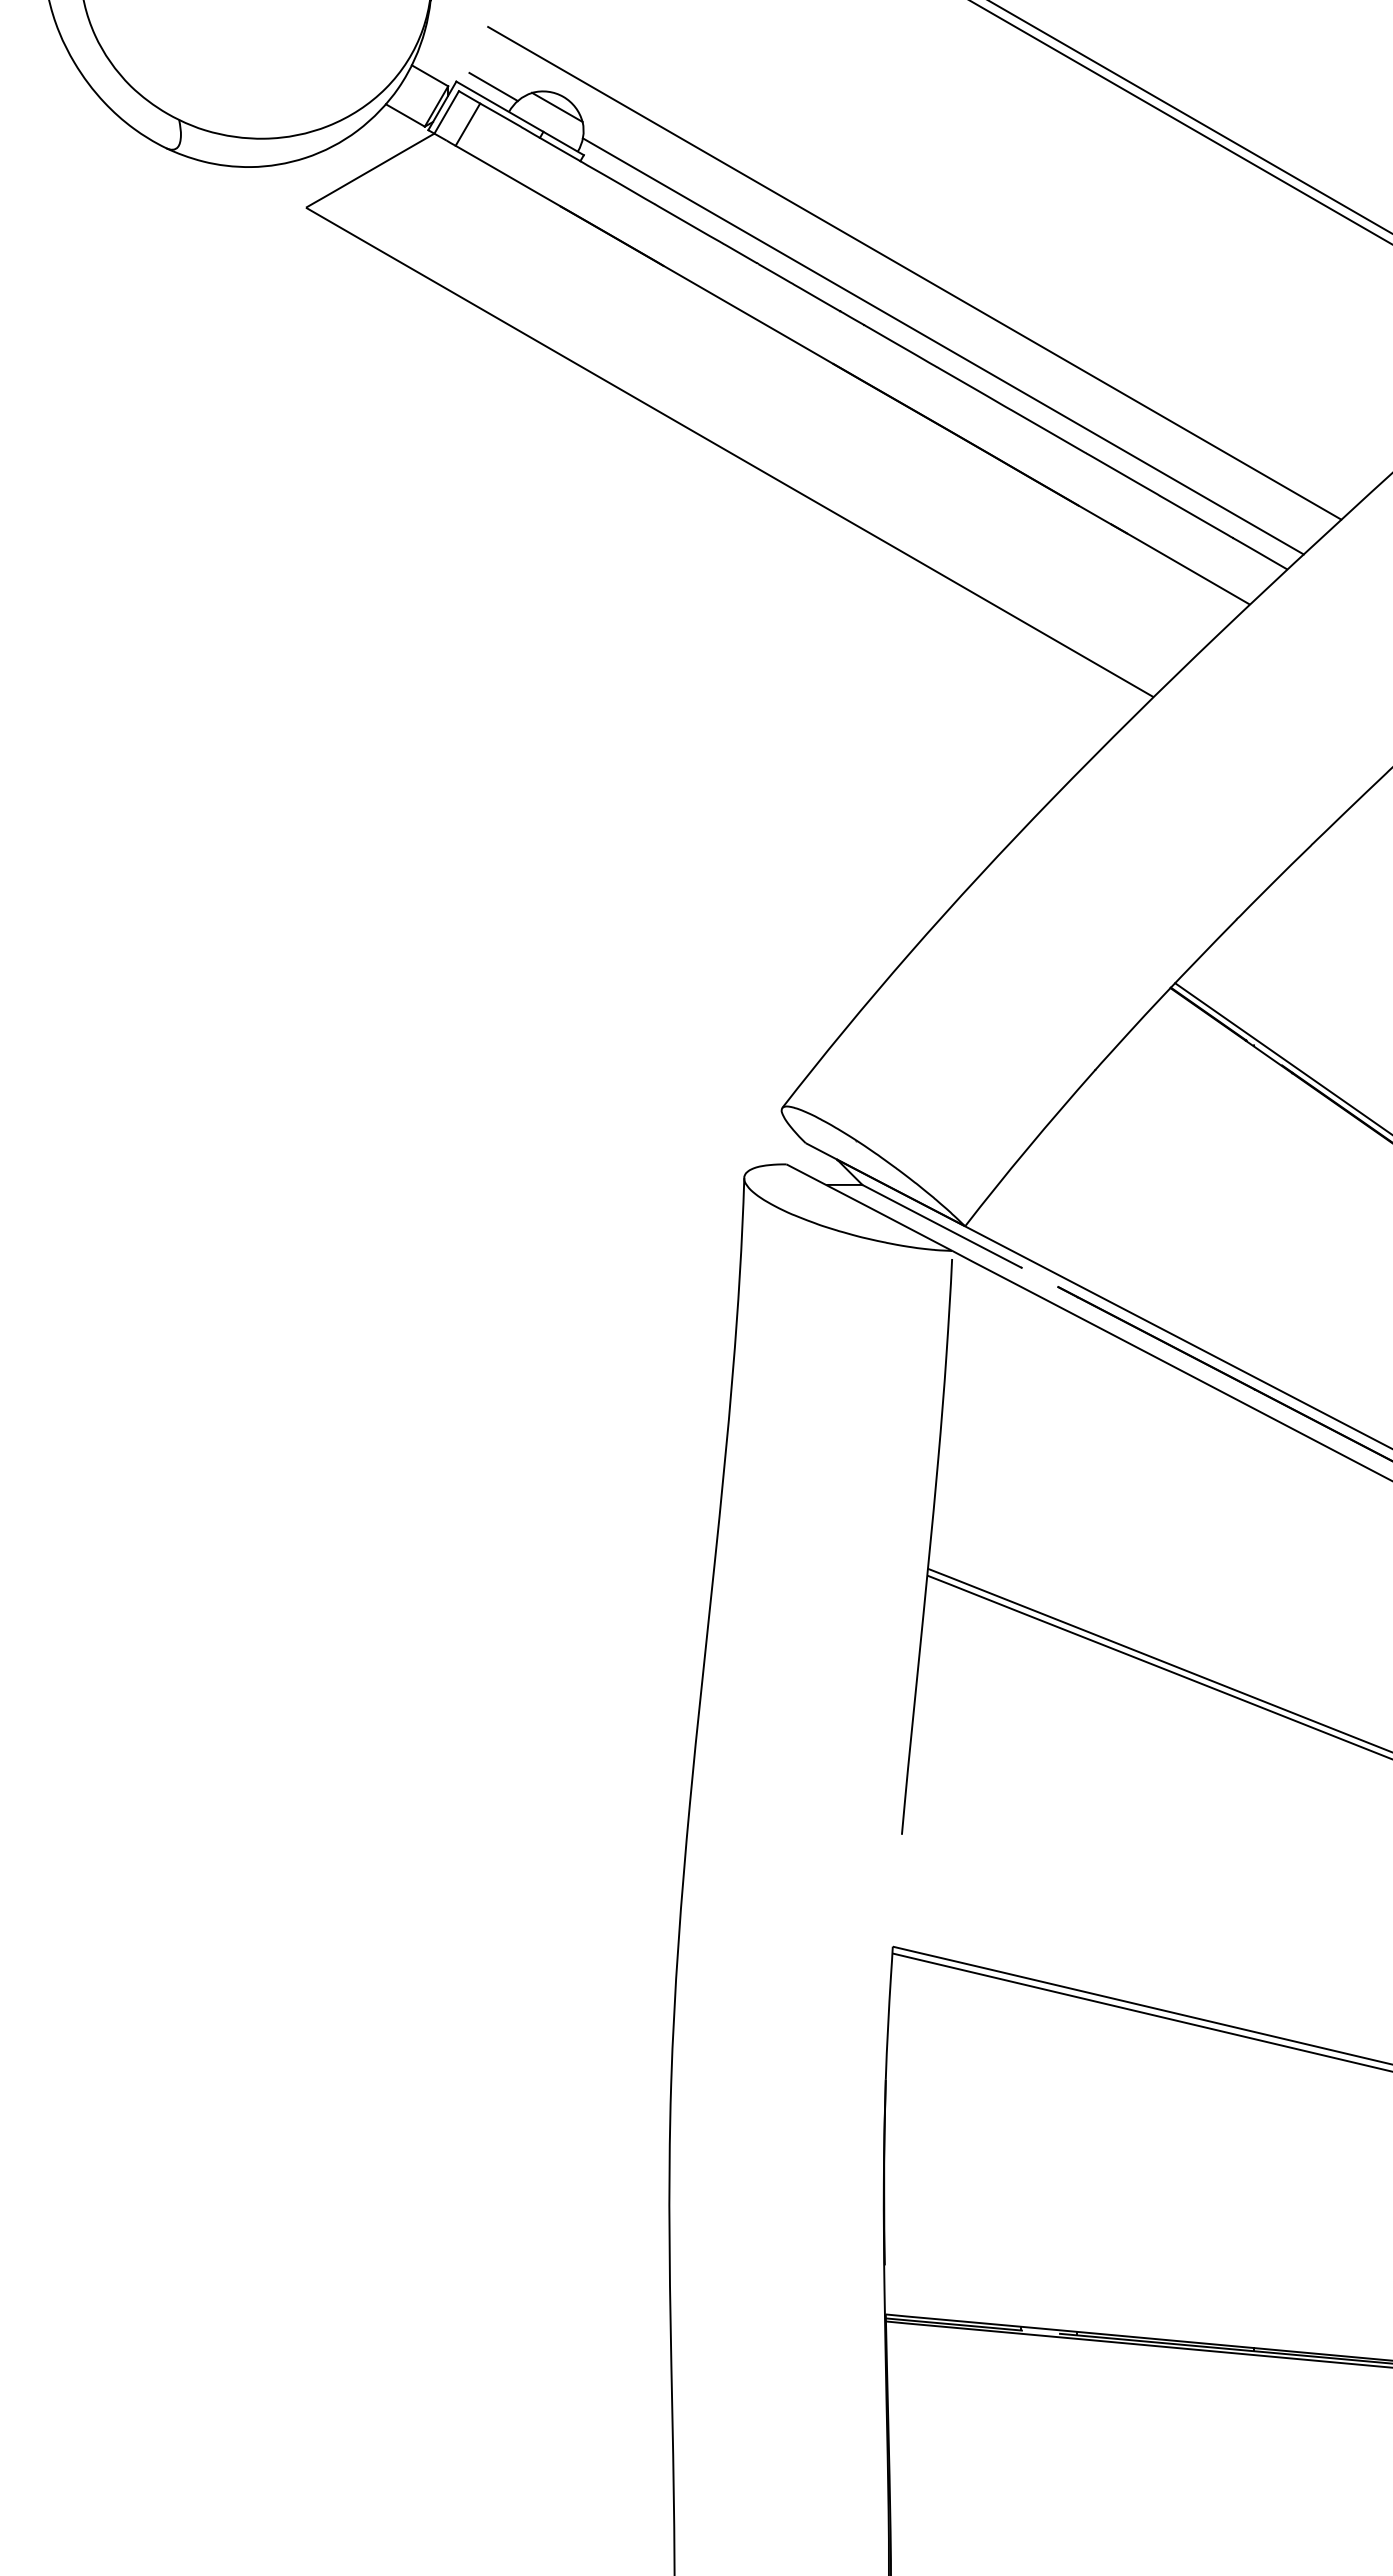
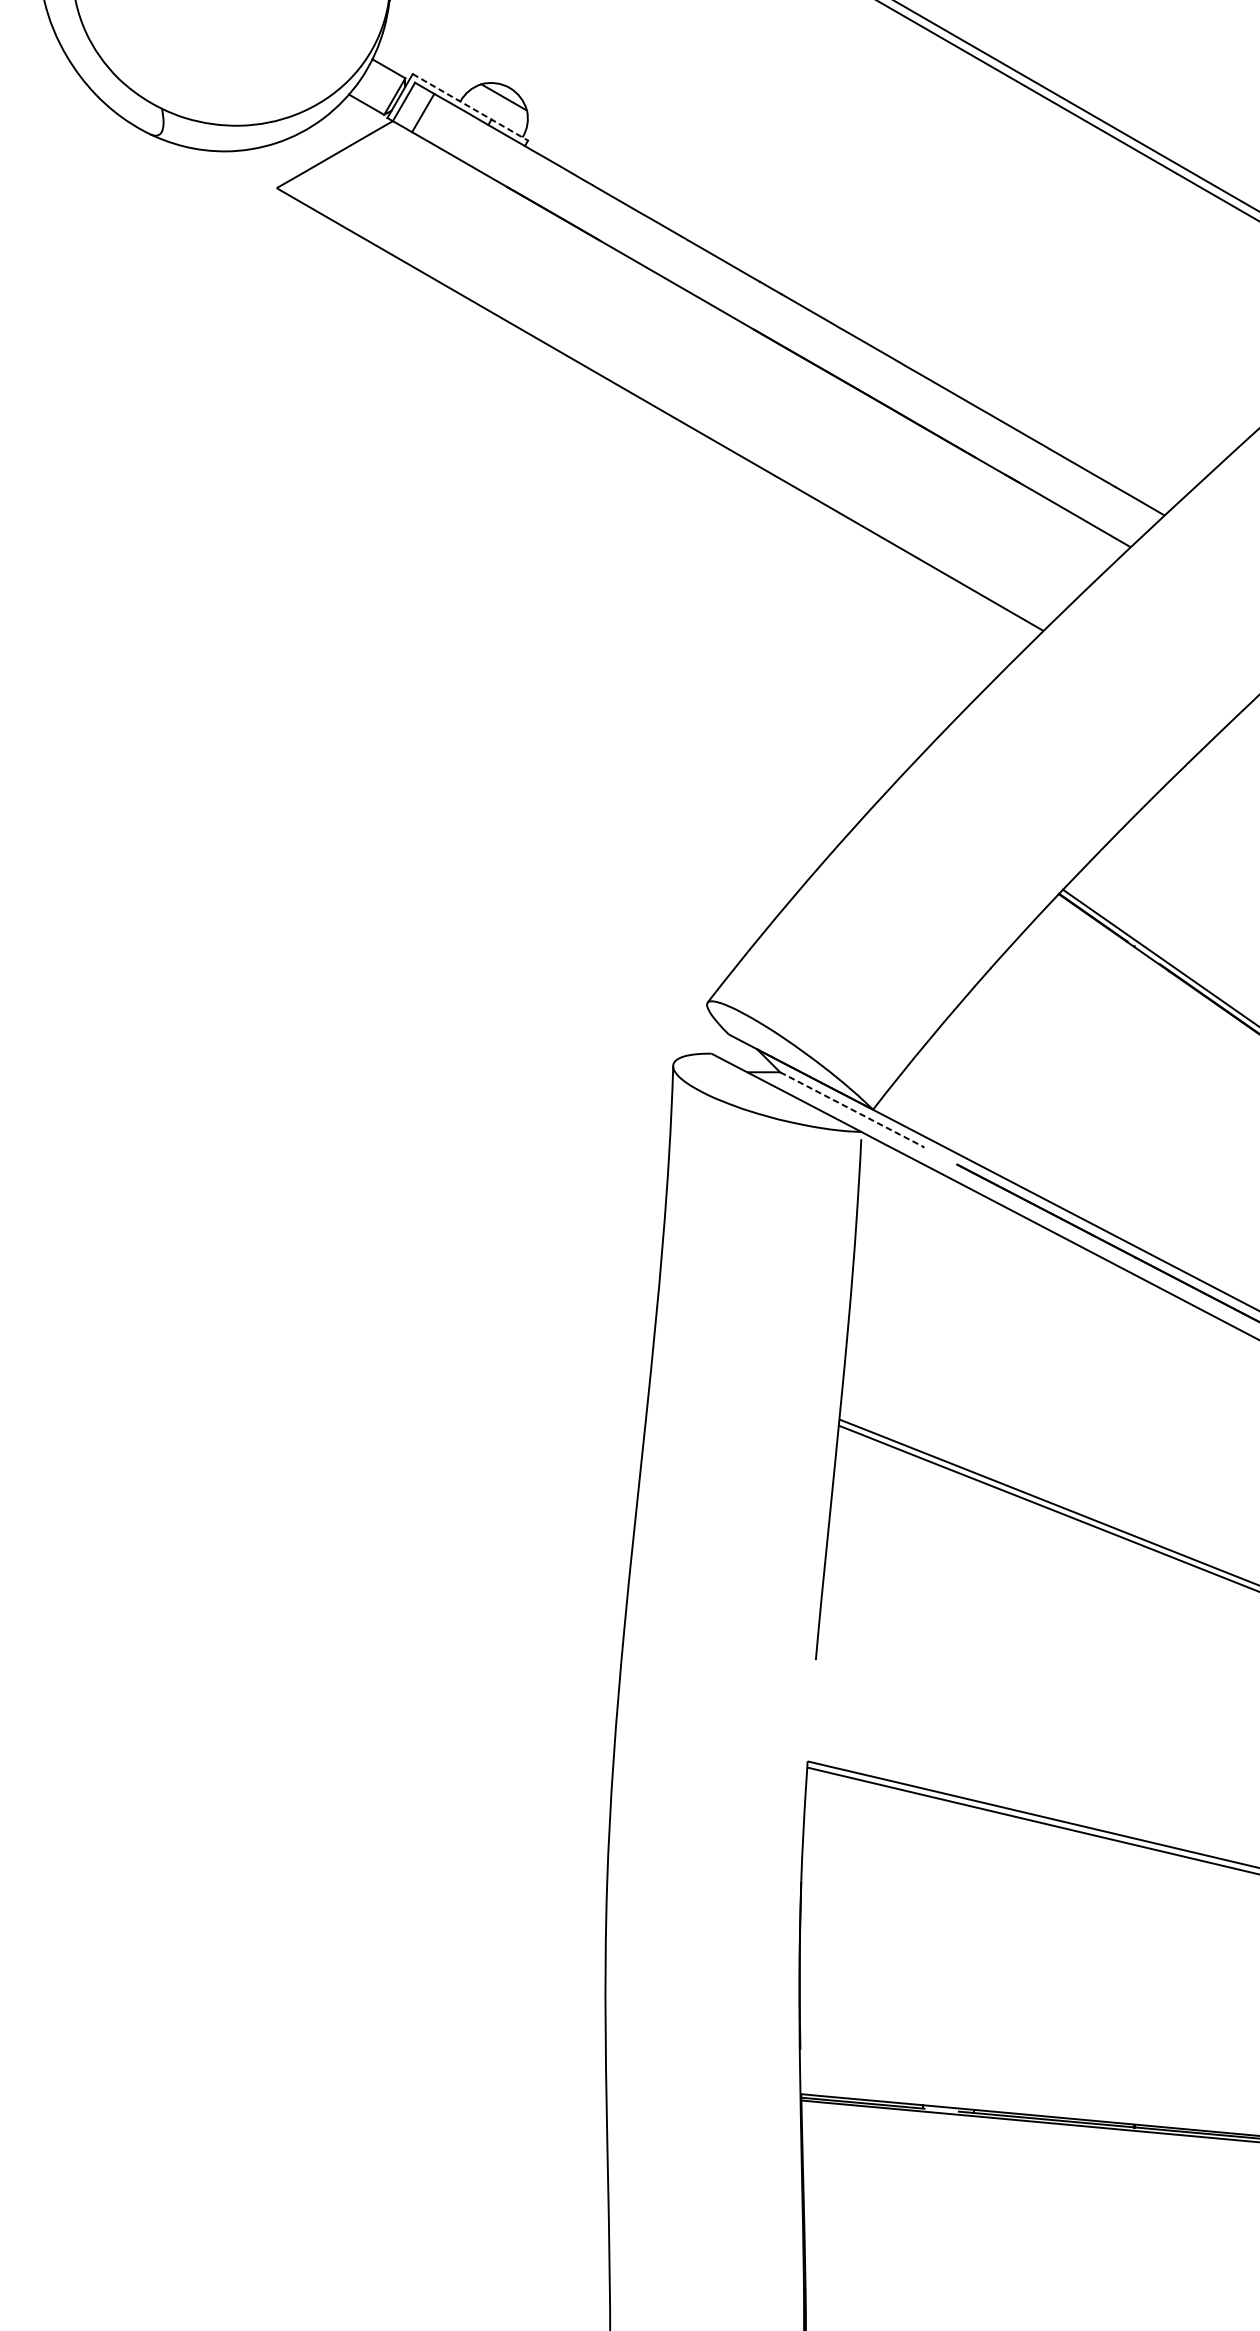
line: (493, 86) -> (446, 78), removed
line: (520, 118) -> (470, 107), solid -> dashed
line: (914, 272) -> (827, 246), removed
line: (942, 346) -> (852, 313), removed
line: (942, 1226) -> (852, 1109), solid -> dashed

